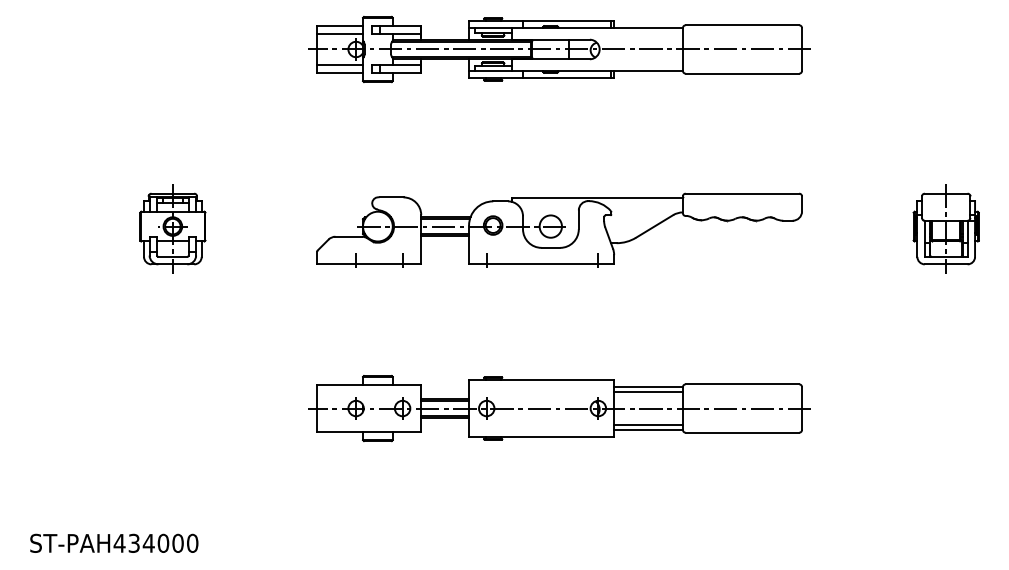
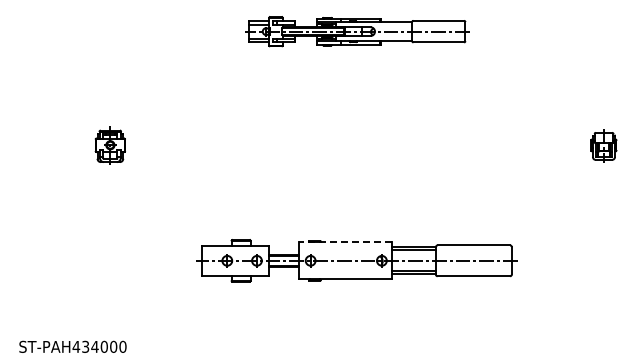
part: (558, 49) -> (356, 31), size x0.7
part: (173, 229) -> (110, 146), size x0.7
part: (558, 229) -> (356, 146), removed
part: (945, 229) -> (603, 146), size x0.6
line: (541, 379) -> (345, 242), solid -> dashed

